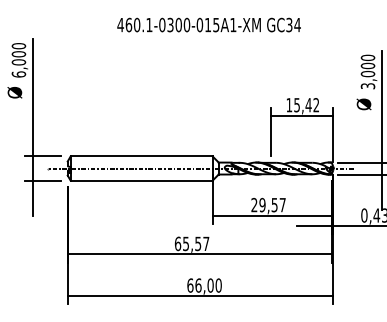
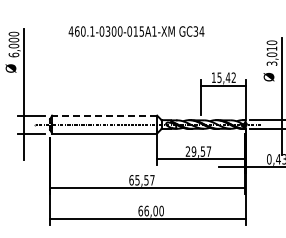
text: (209, 25) -> (136, 31), moved
text: (367, 65) -> (271, 48), 3,000 -> 3,010
line: (141, 156) -> (104, 115), solid -> dashed

